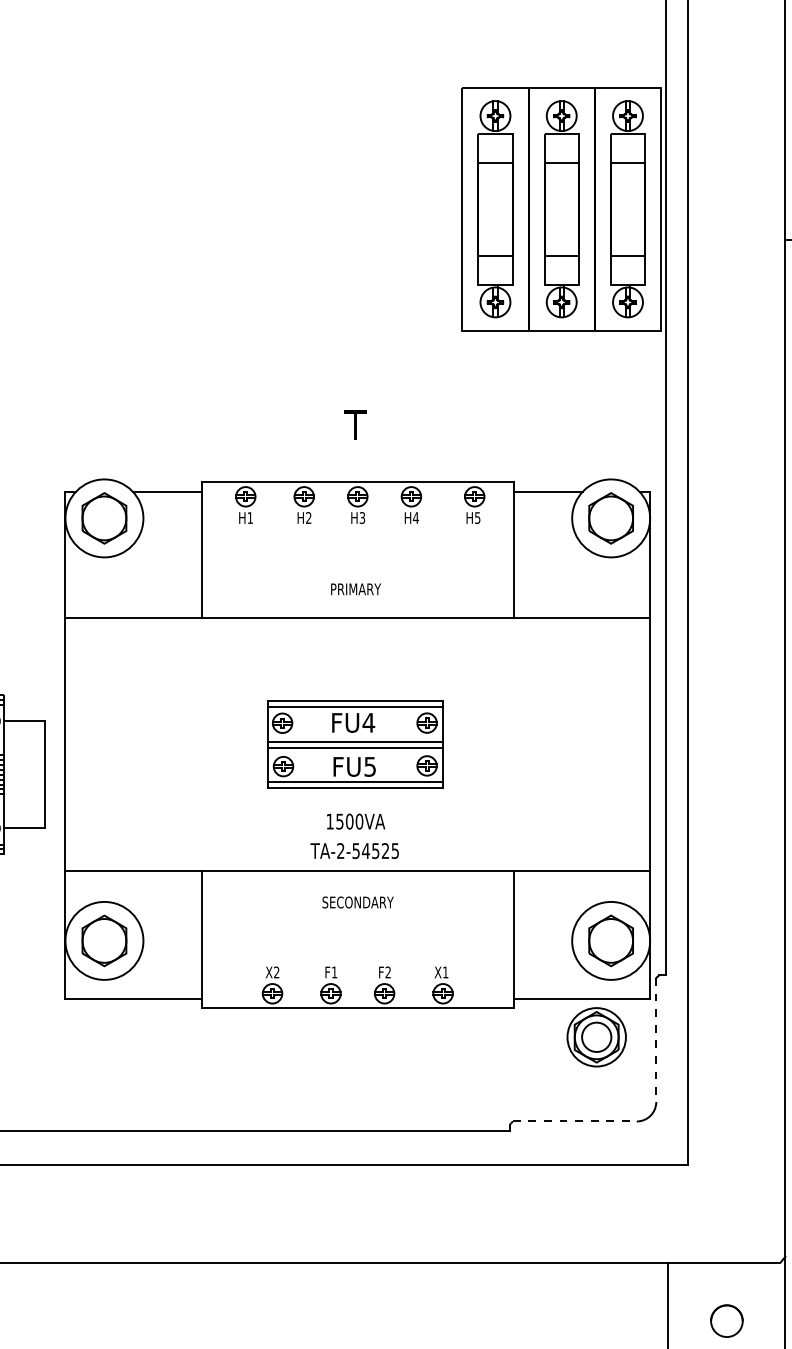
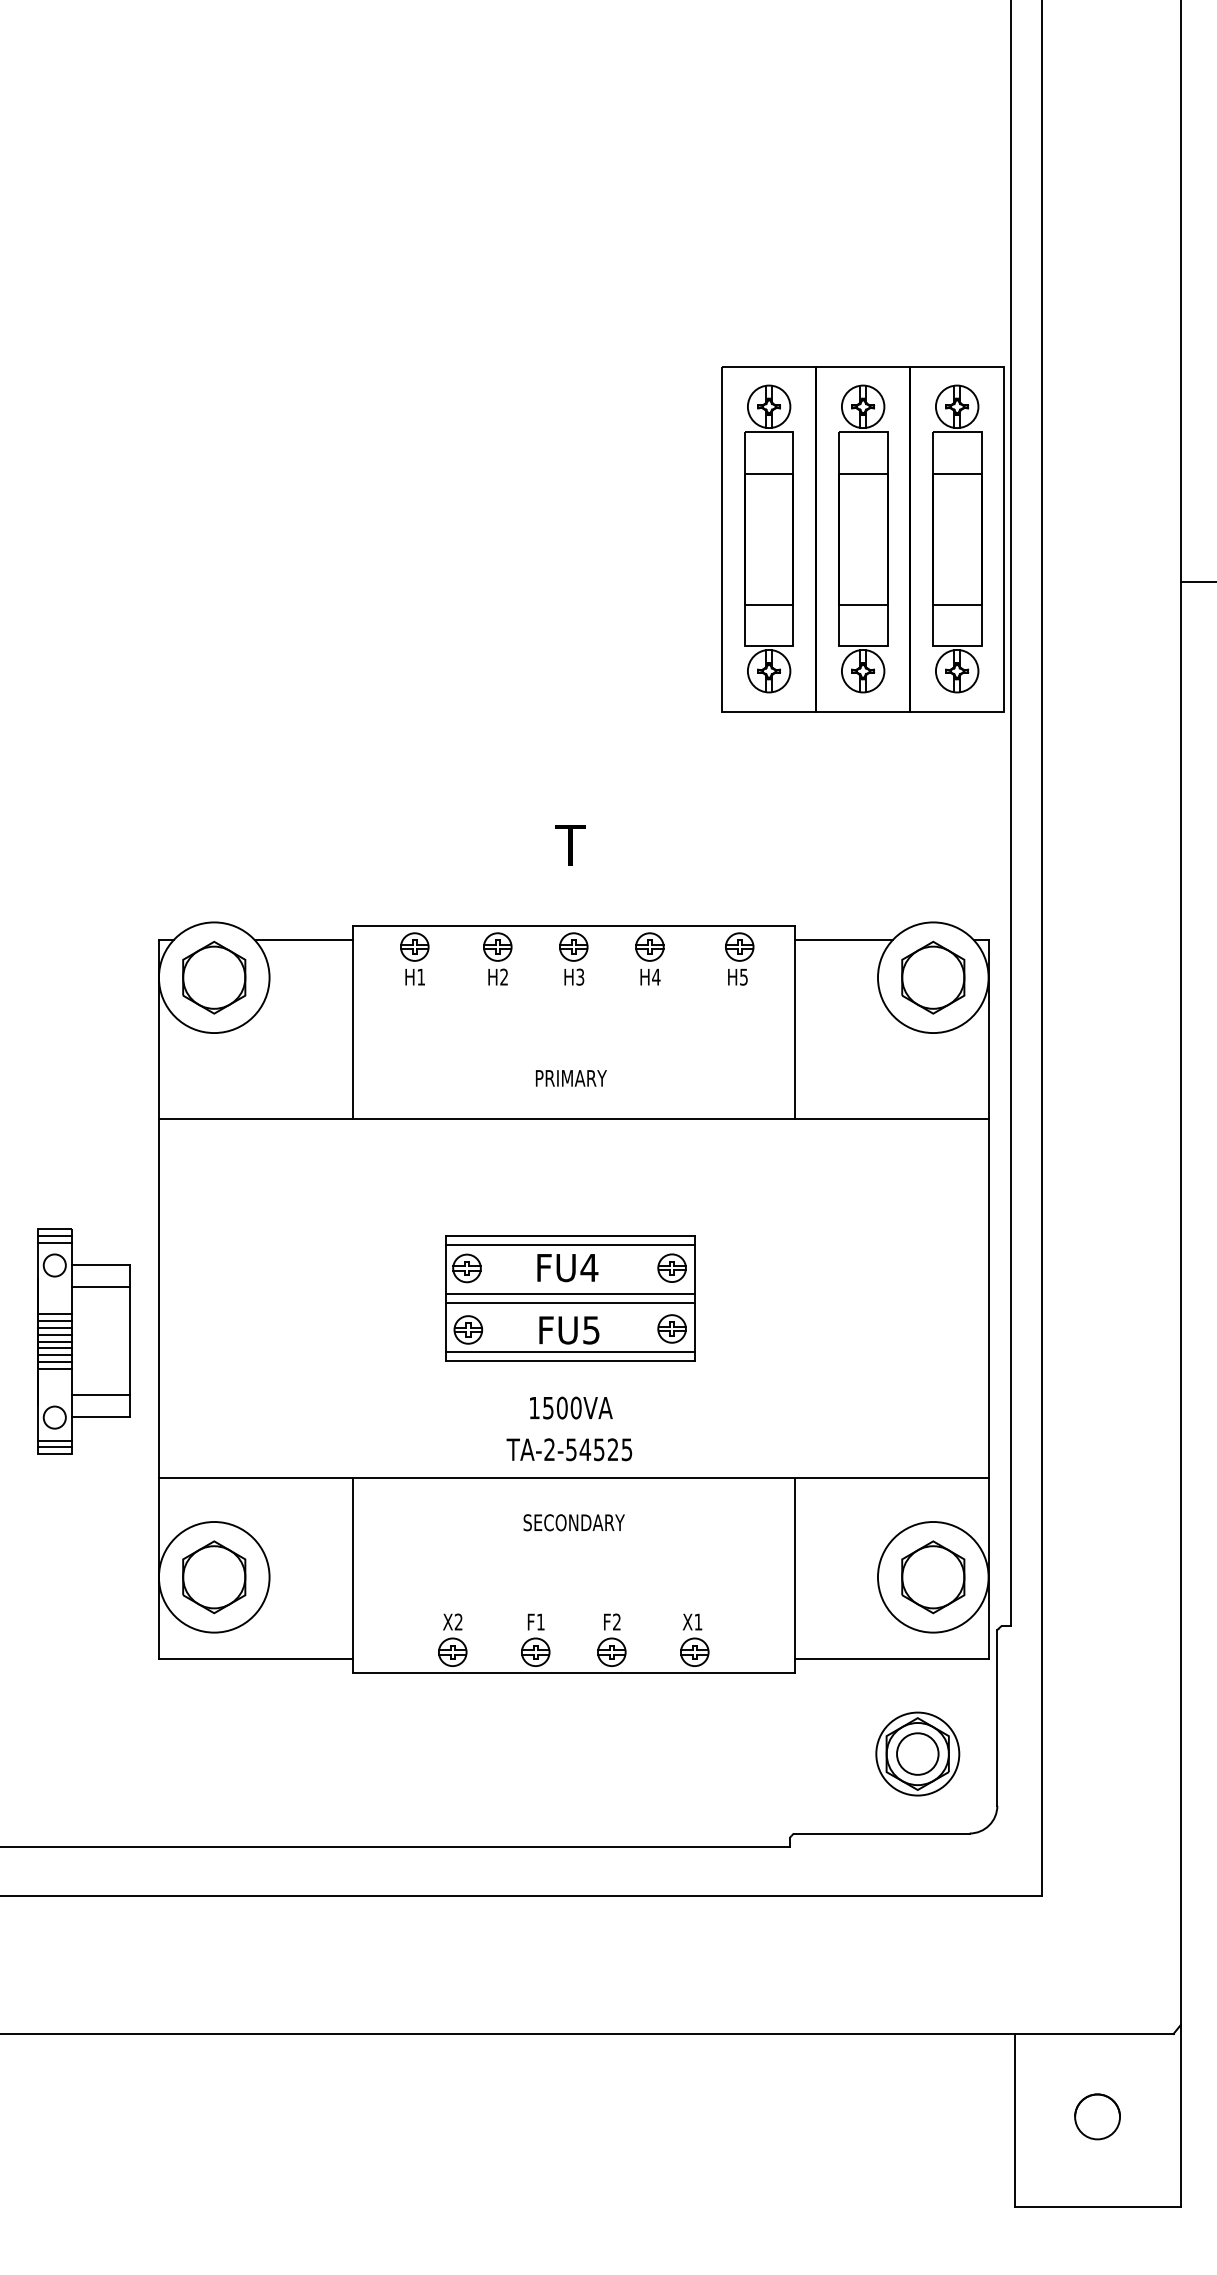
line: (24, 736) -> (100, 1287), added
line: (24, 812) -> (100, 1394), added
part: (596, 1036) -> (917, 1753), moved
line: (656, 1039) -> (997, 1717), dashed -> solid
line: (574, 1121) -> (881, 1833), dashed -> solid

